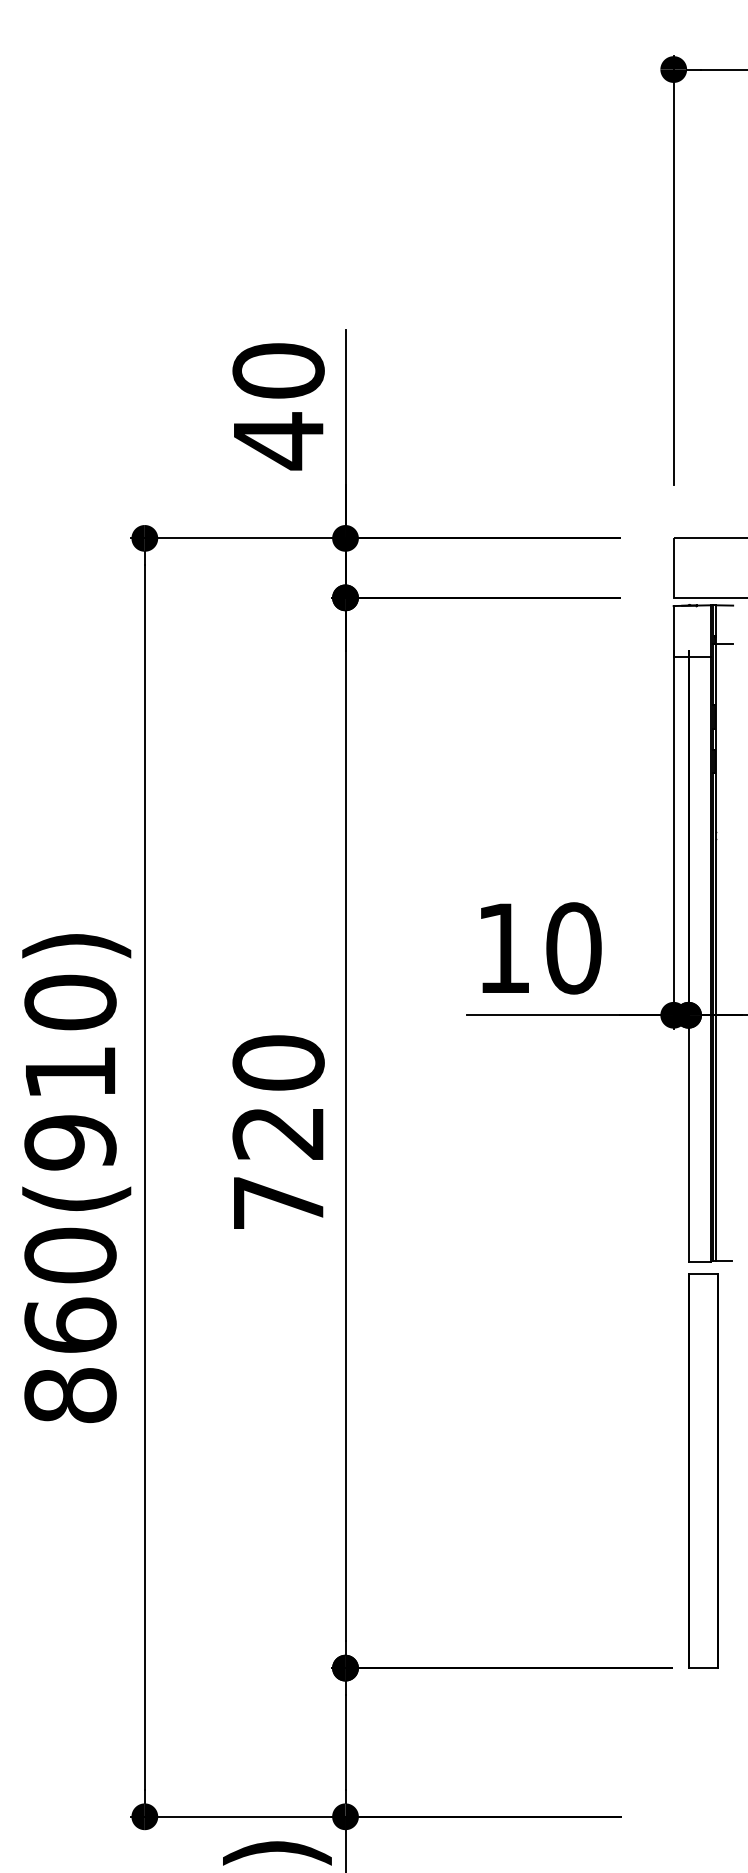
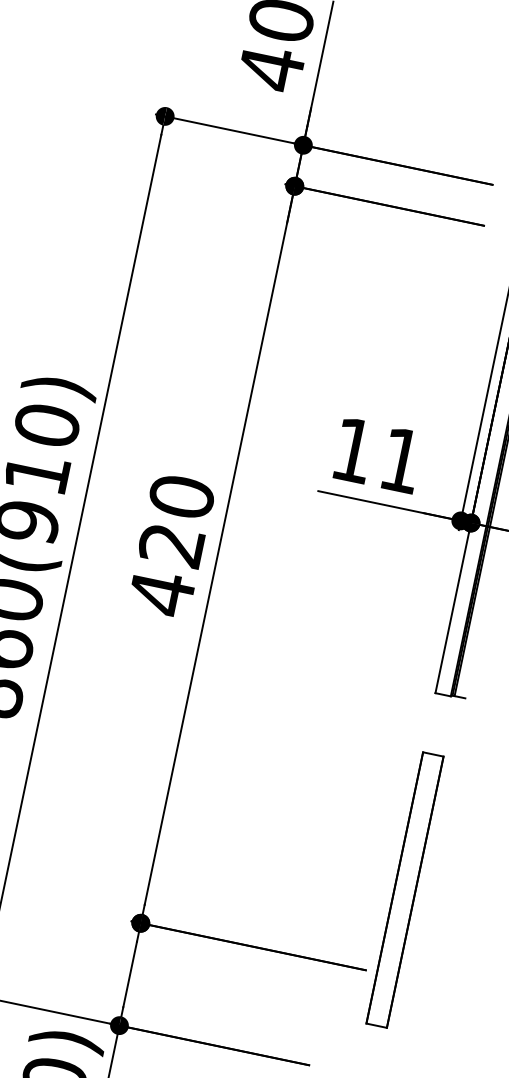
text: (573, 948) -> (401, 460), 10 -> 11
text: (278, 1203) -> (161, 593), 720 -> 420
part: (703, 1470) -> (405, 889), moved

